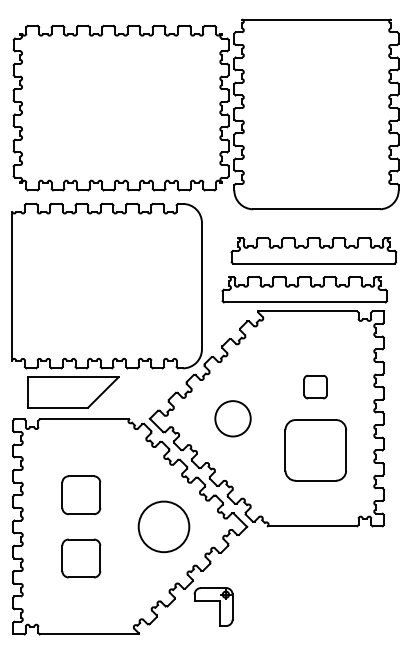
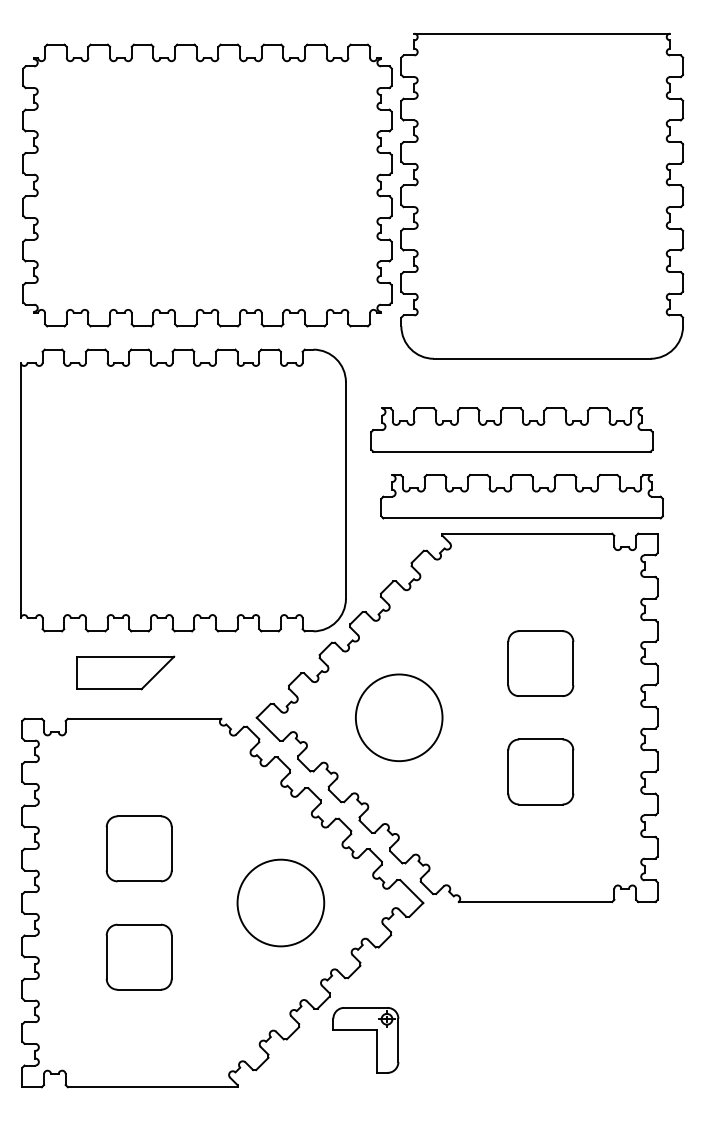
part: (313, 250) -> (511, 429), moved
part: (315, 386) -> (540, 662), size x1.67
part: (73, 392) -> (125, 672), size x0.62
circle: (232, 418) -> (398, 717), size x1.43
part: (315, 450) -> (540, 772), size x0.62

